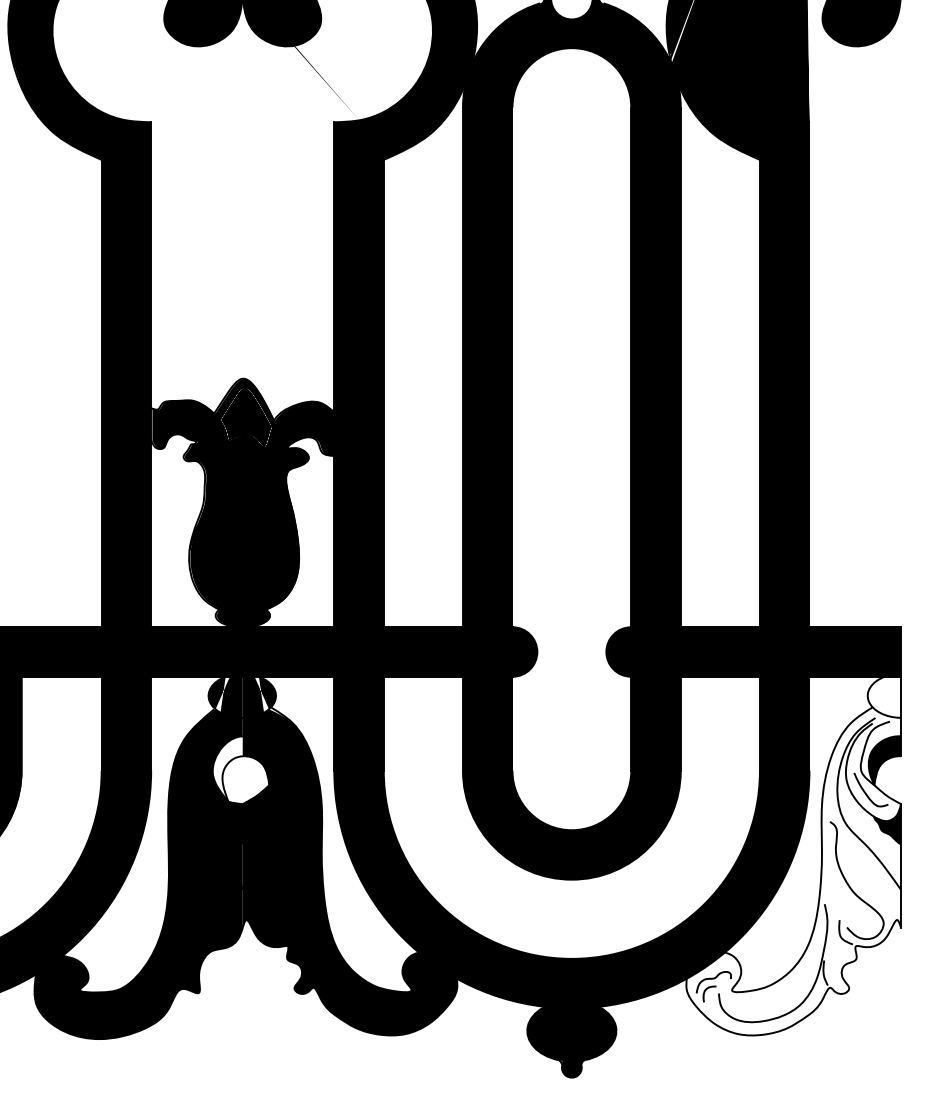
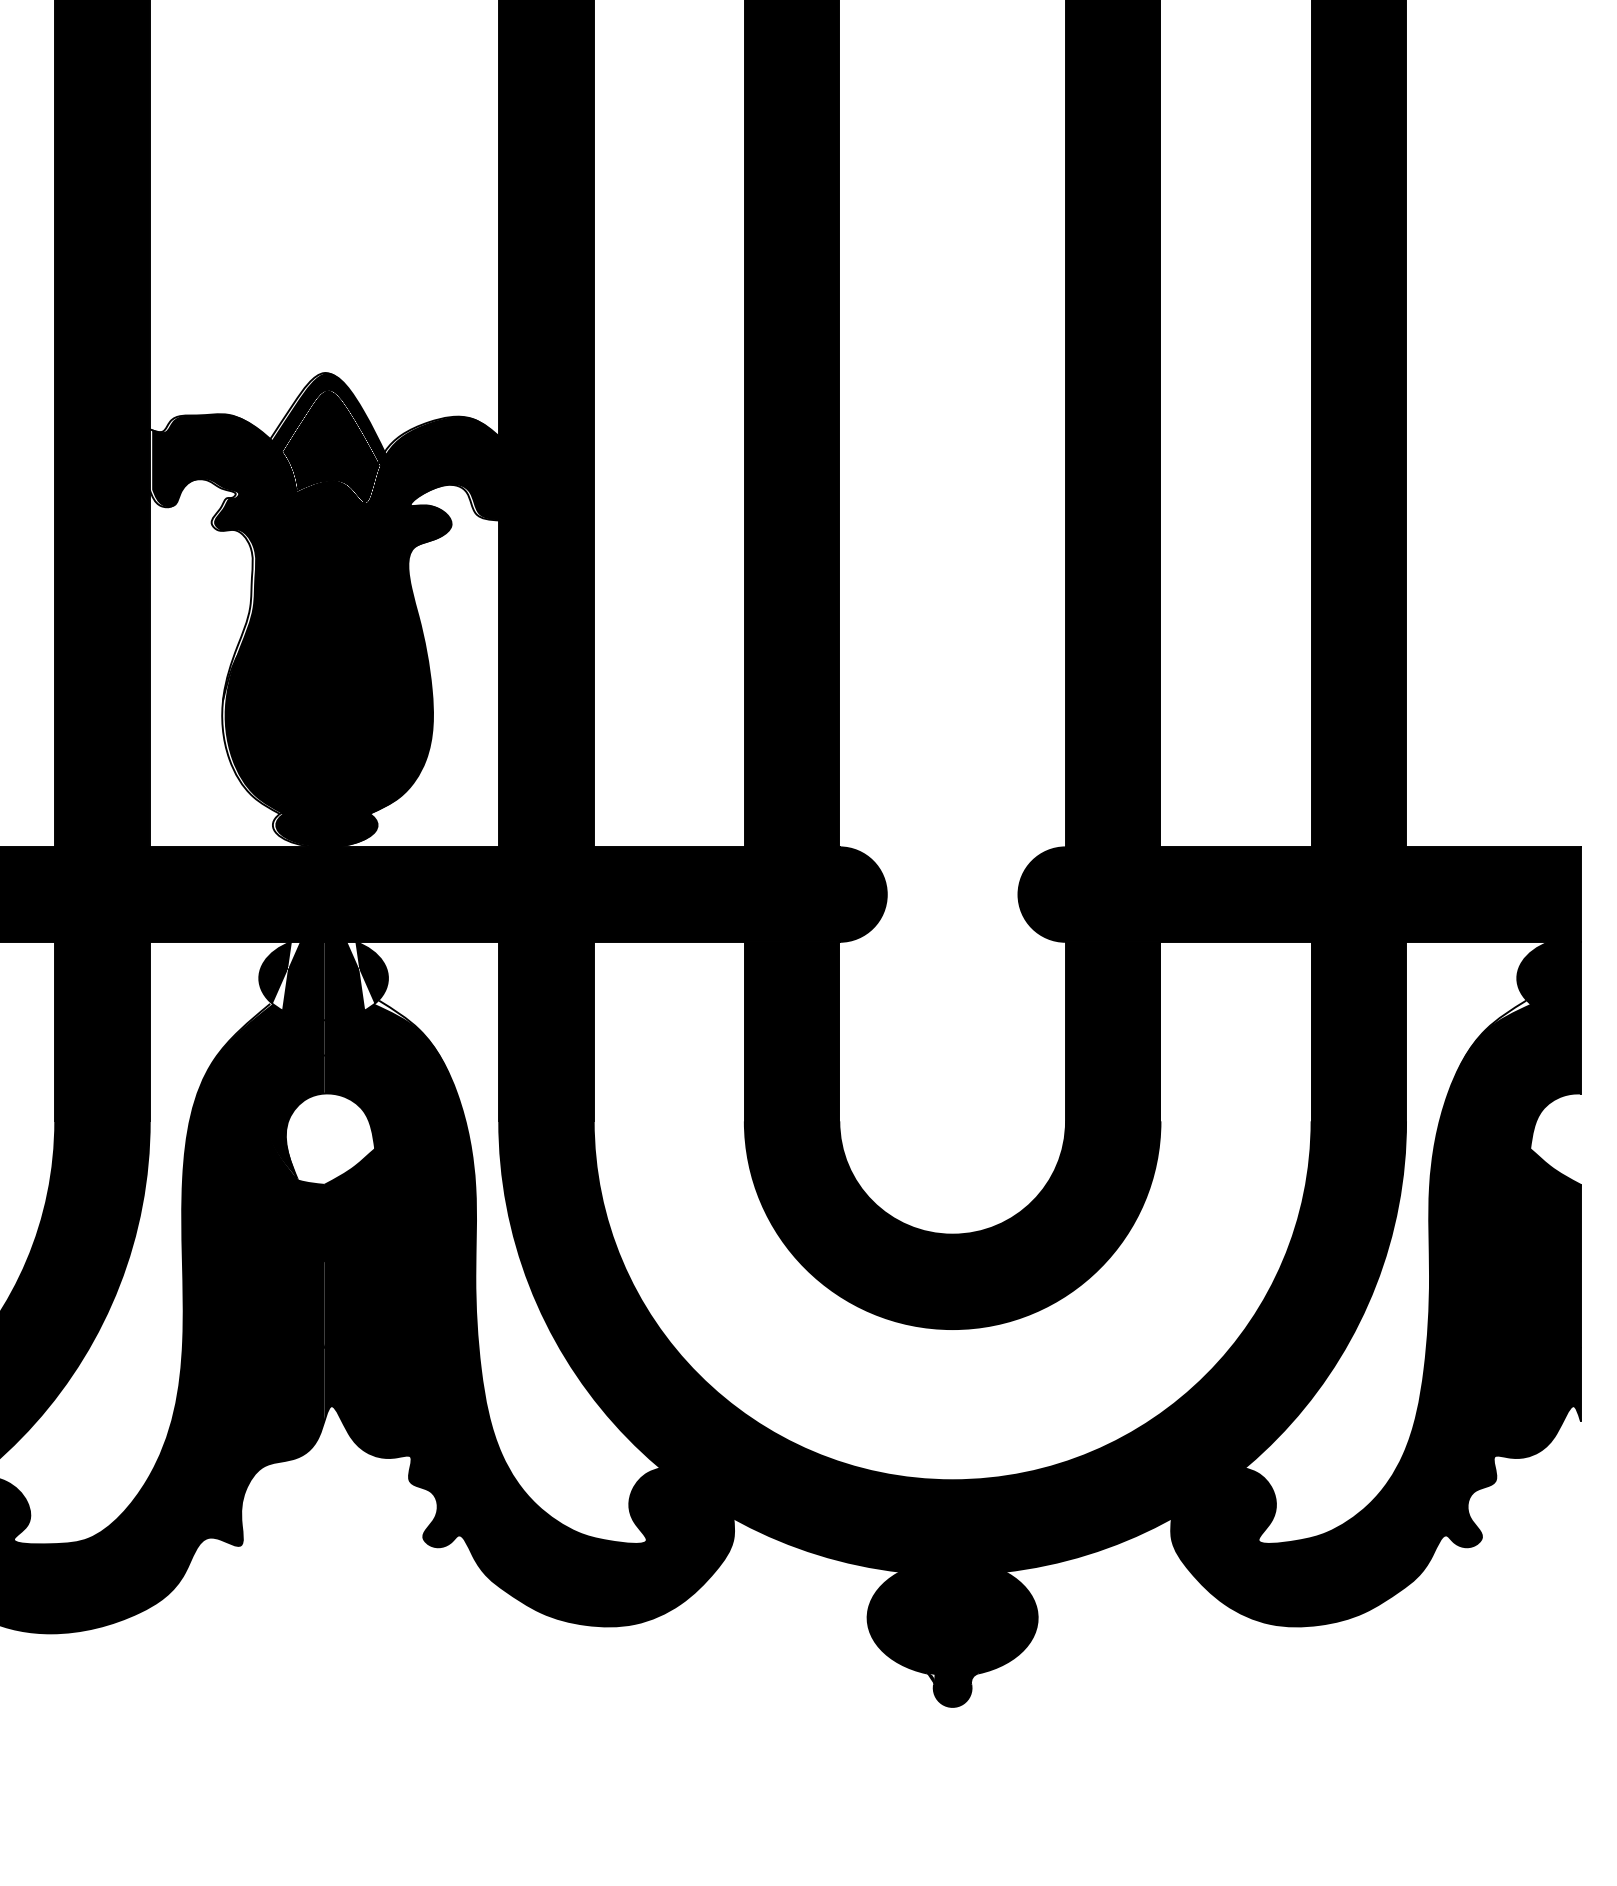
fill: (227, 769) -> (295, 1118), added
fill: (793, 855) -> (1375, 1282), added

